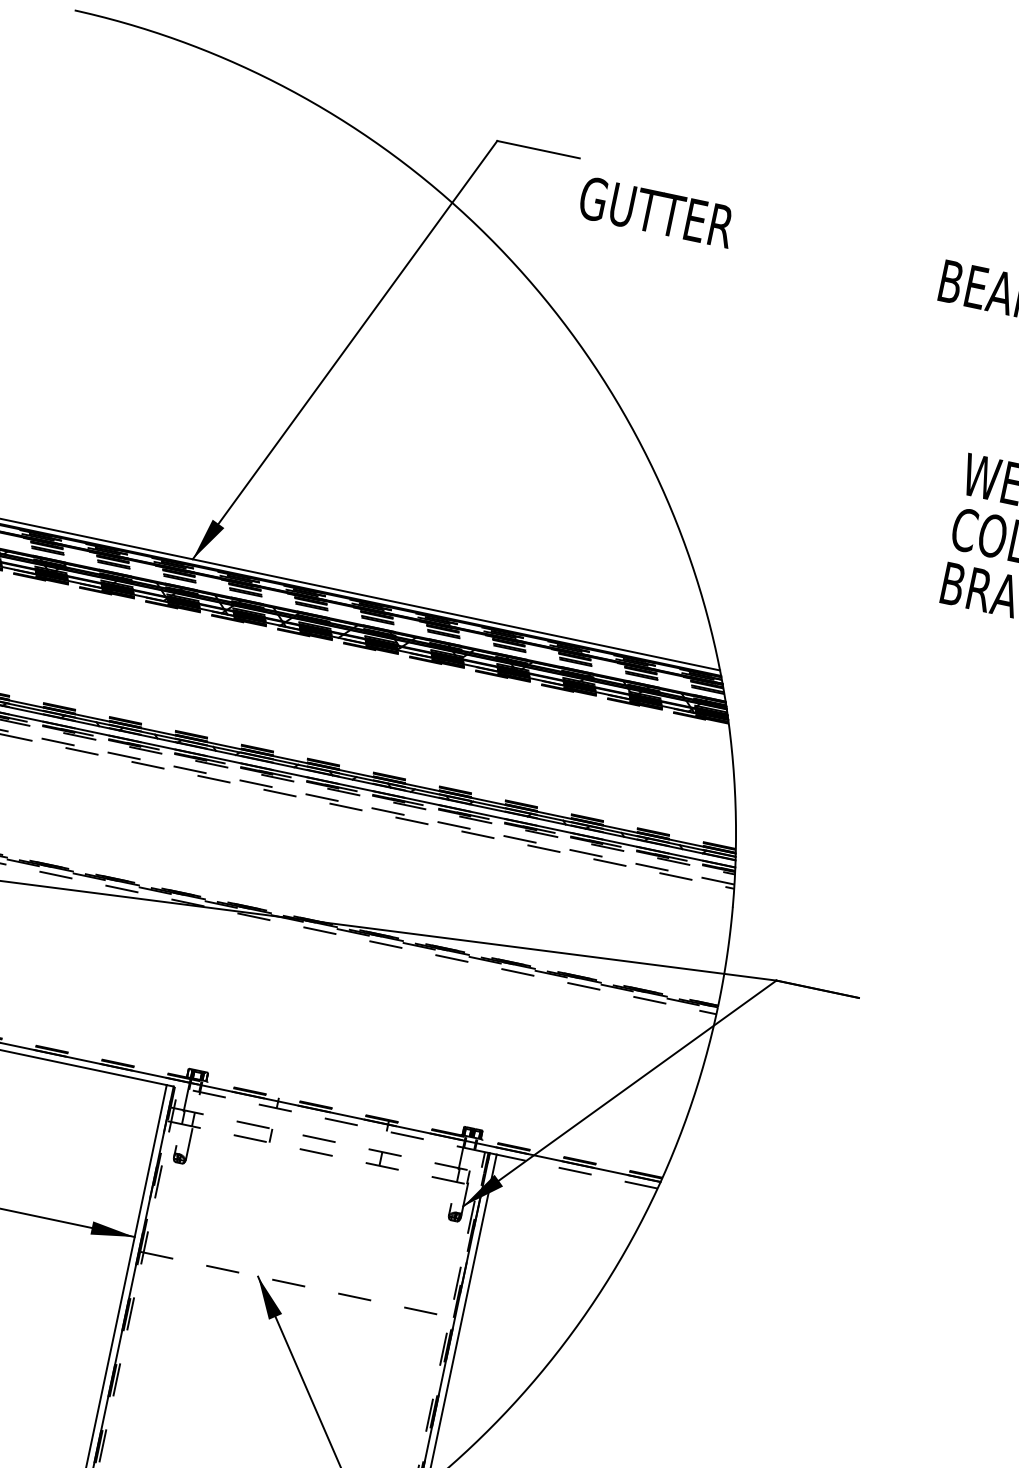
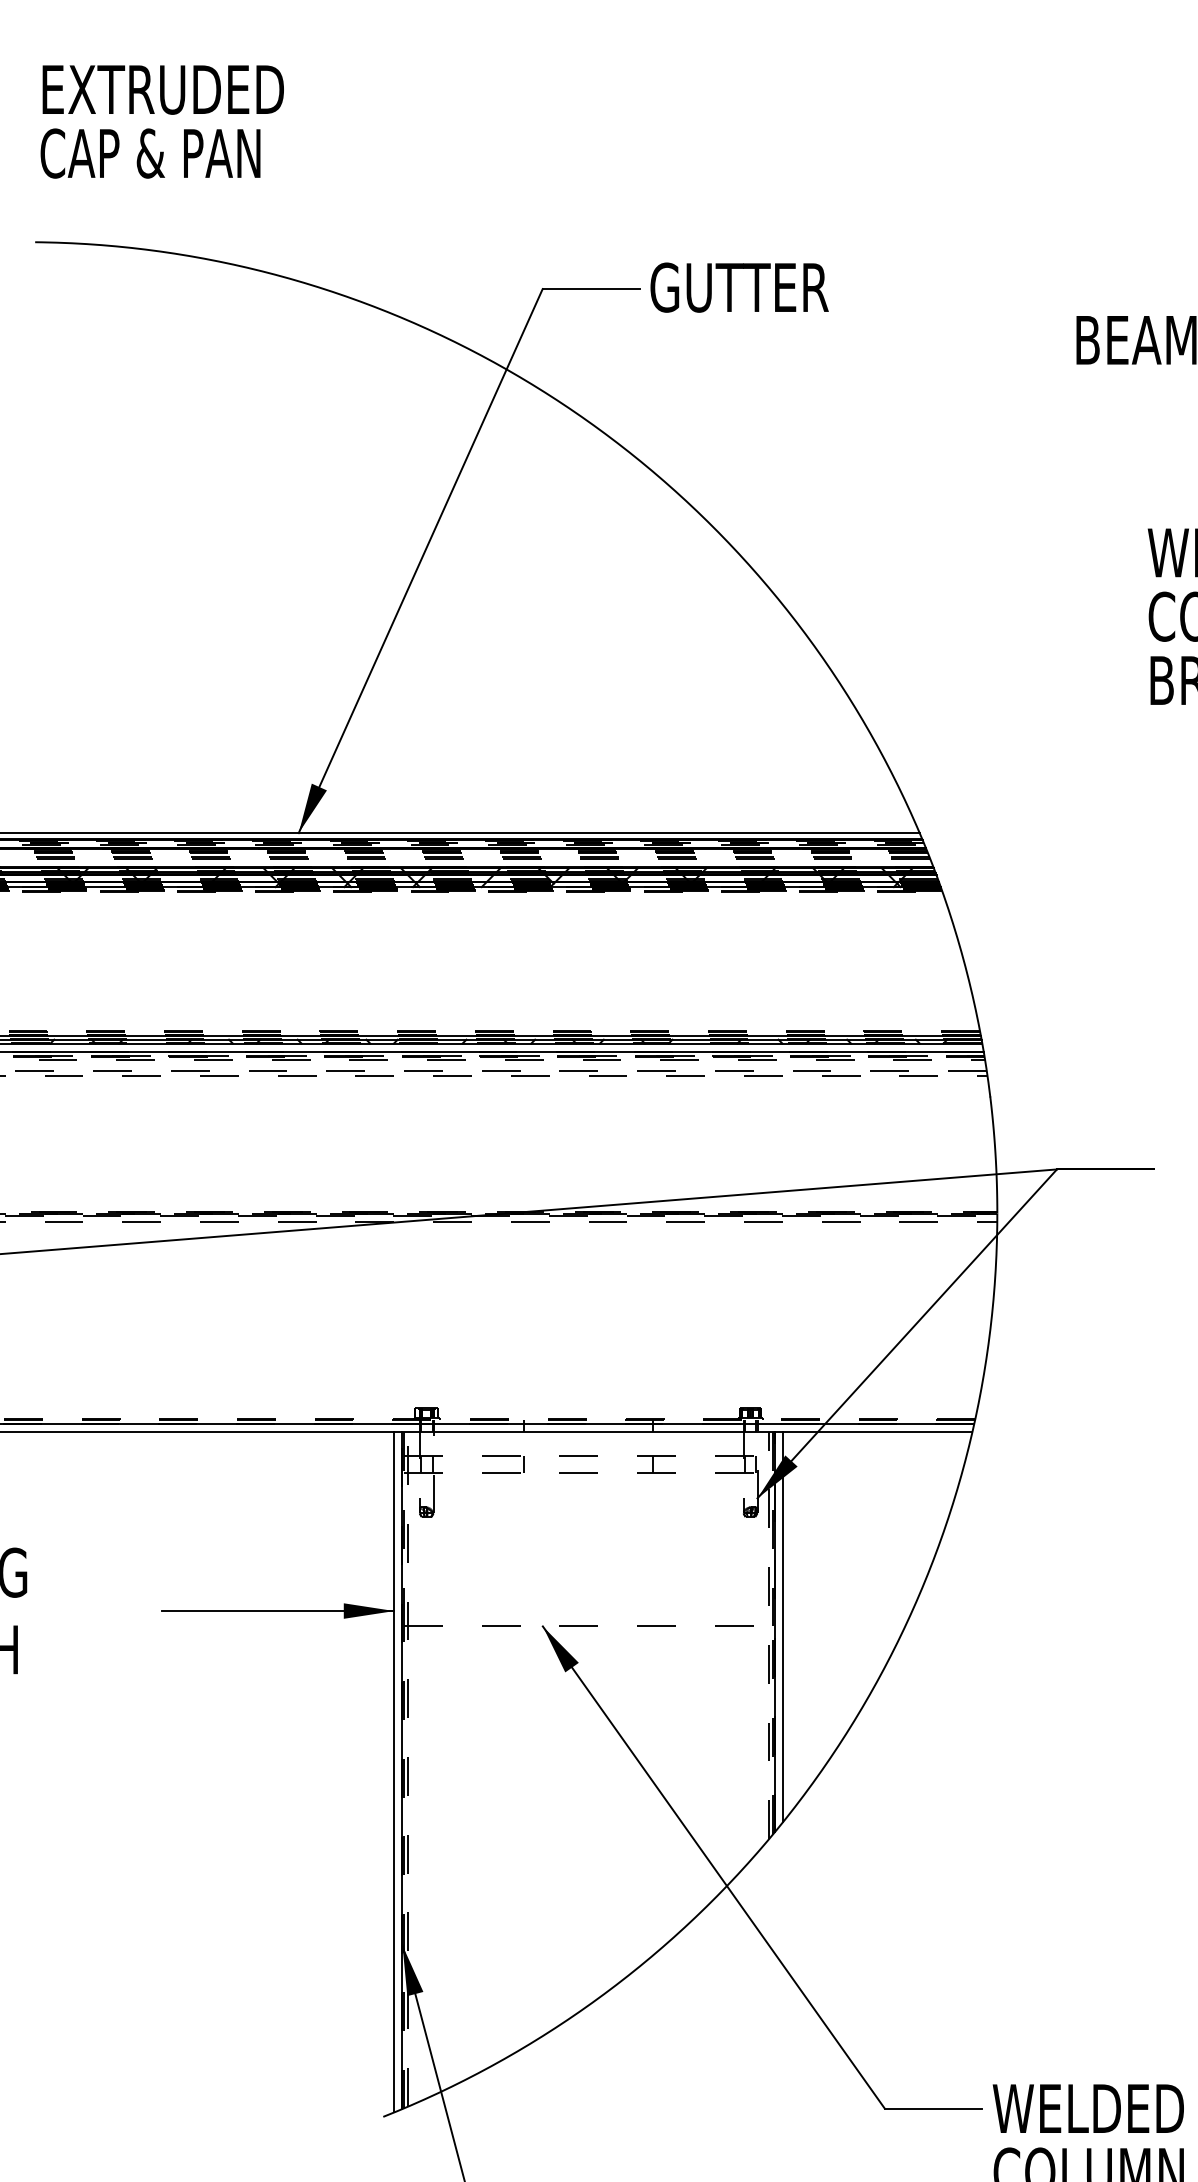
text: (656, 212) -> (739, 287), moved
line: (331, 1120) -> (588, 1432), dashed -> solid
line: (576, 1171) -> (877, 1432), dashed -> solid

